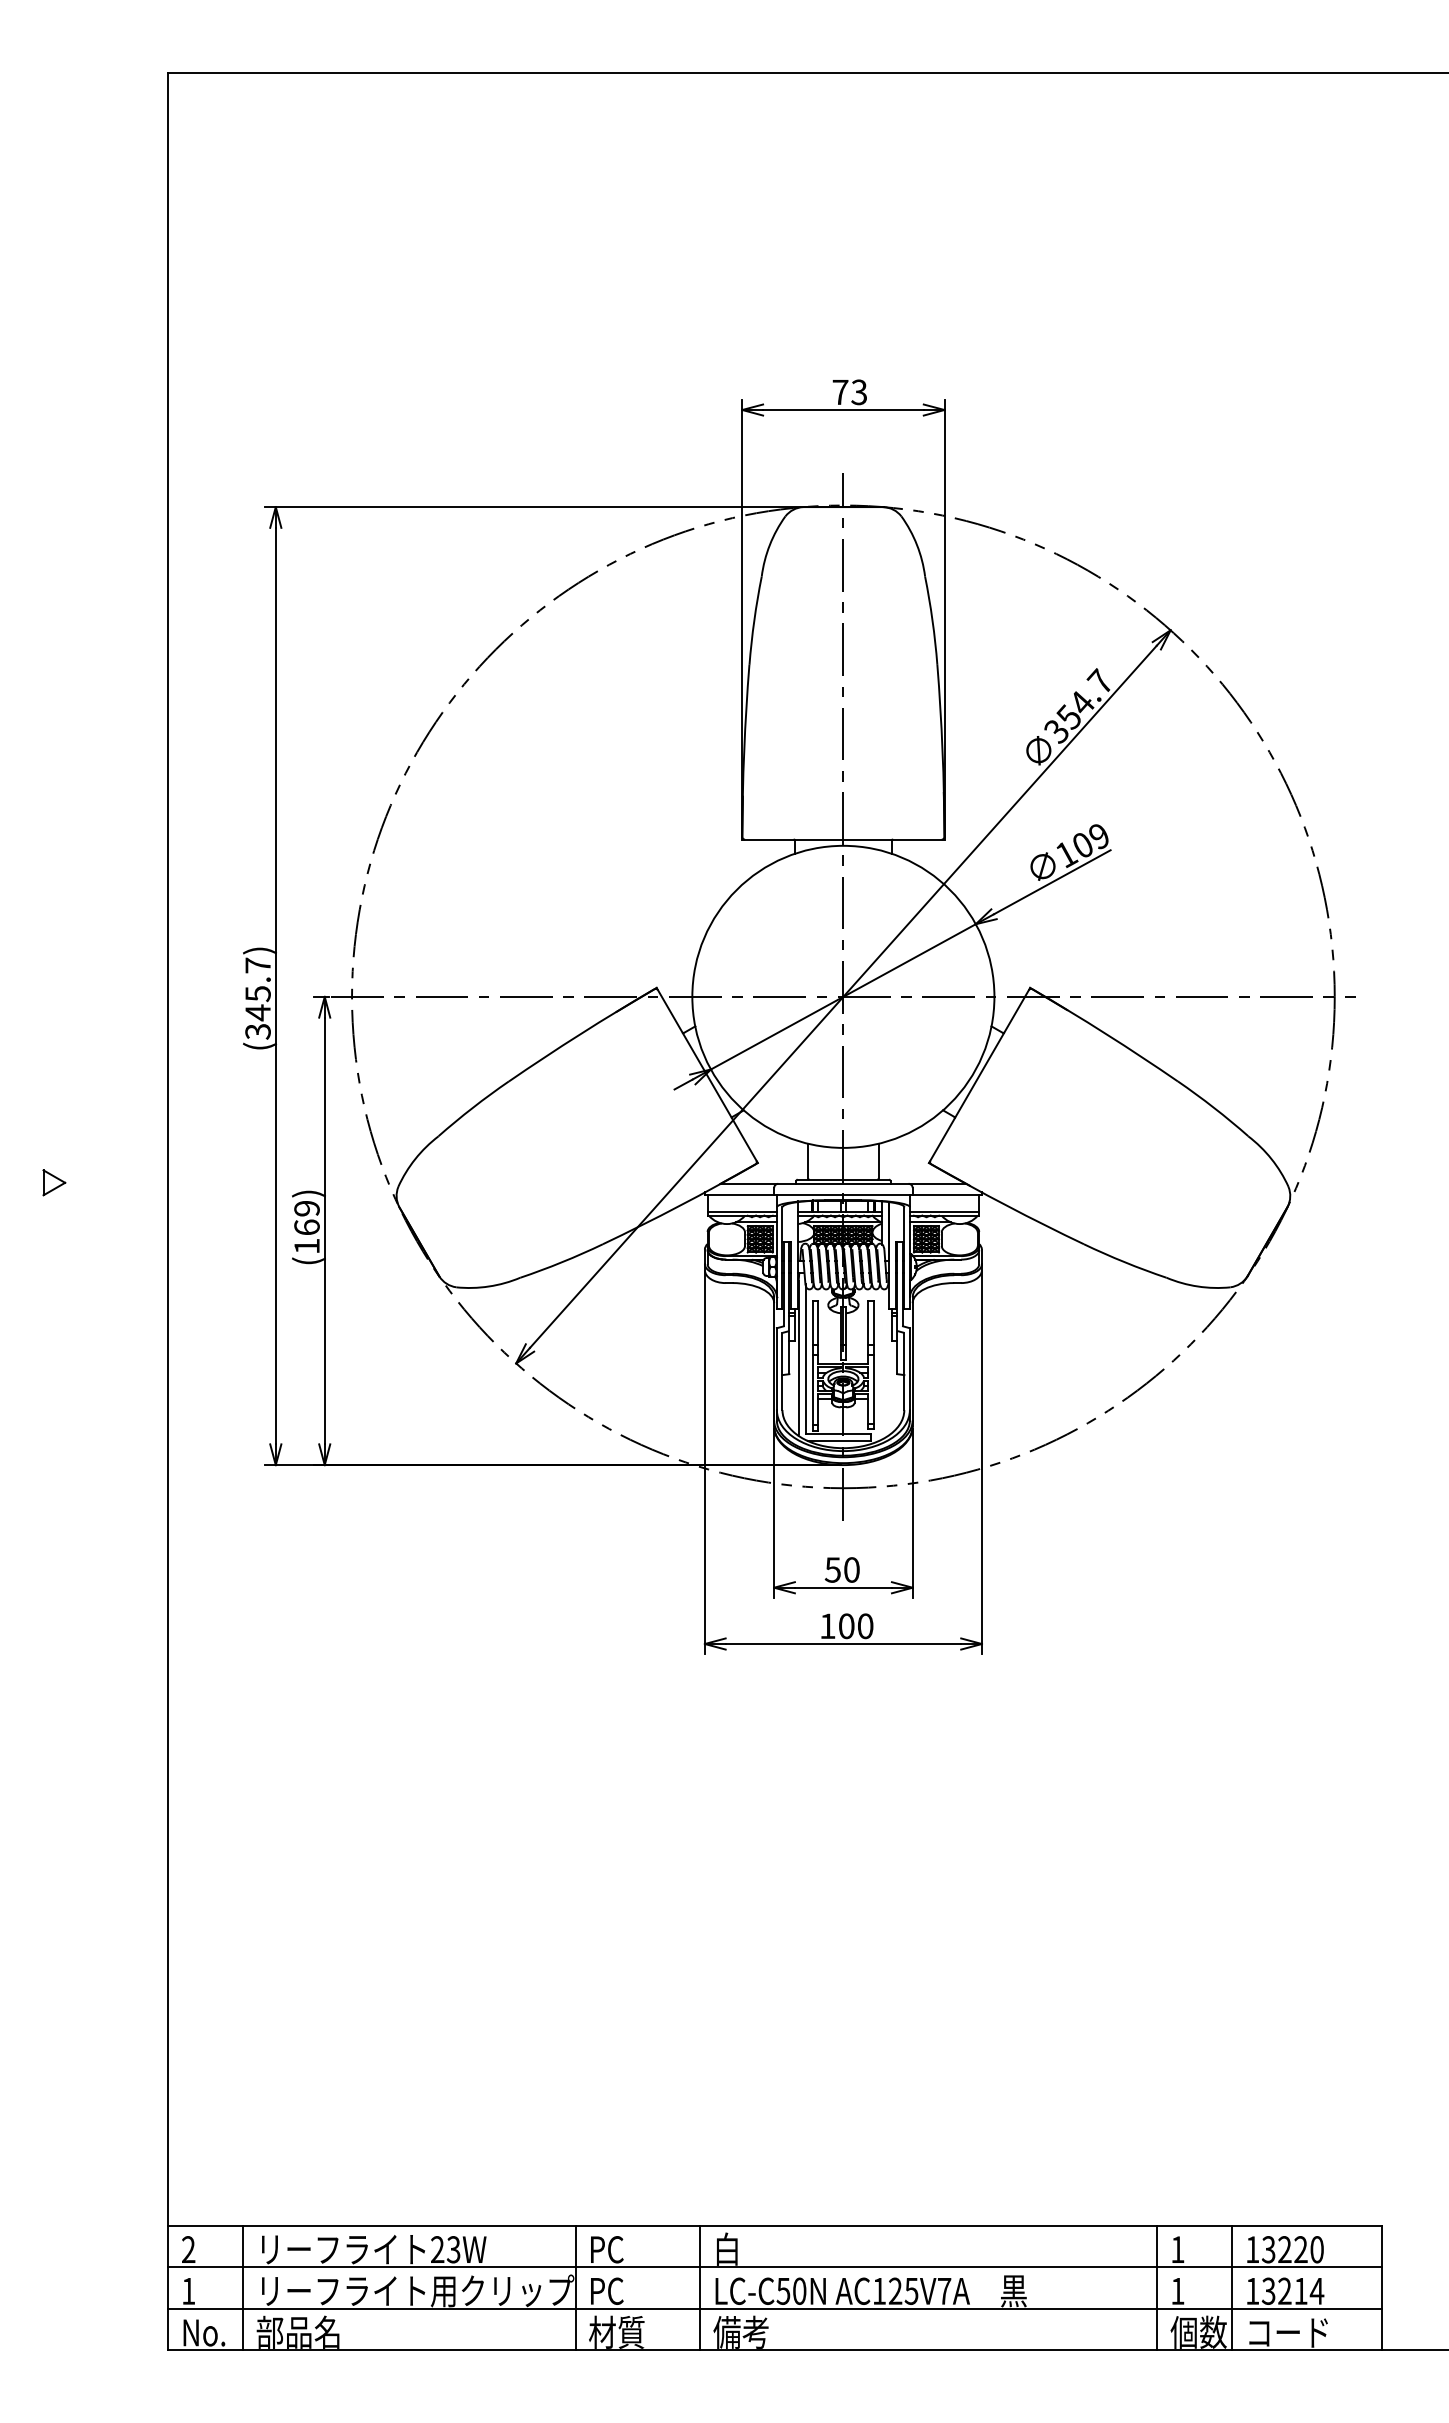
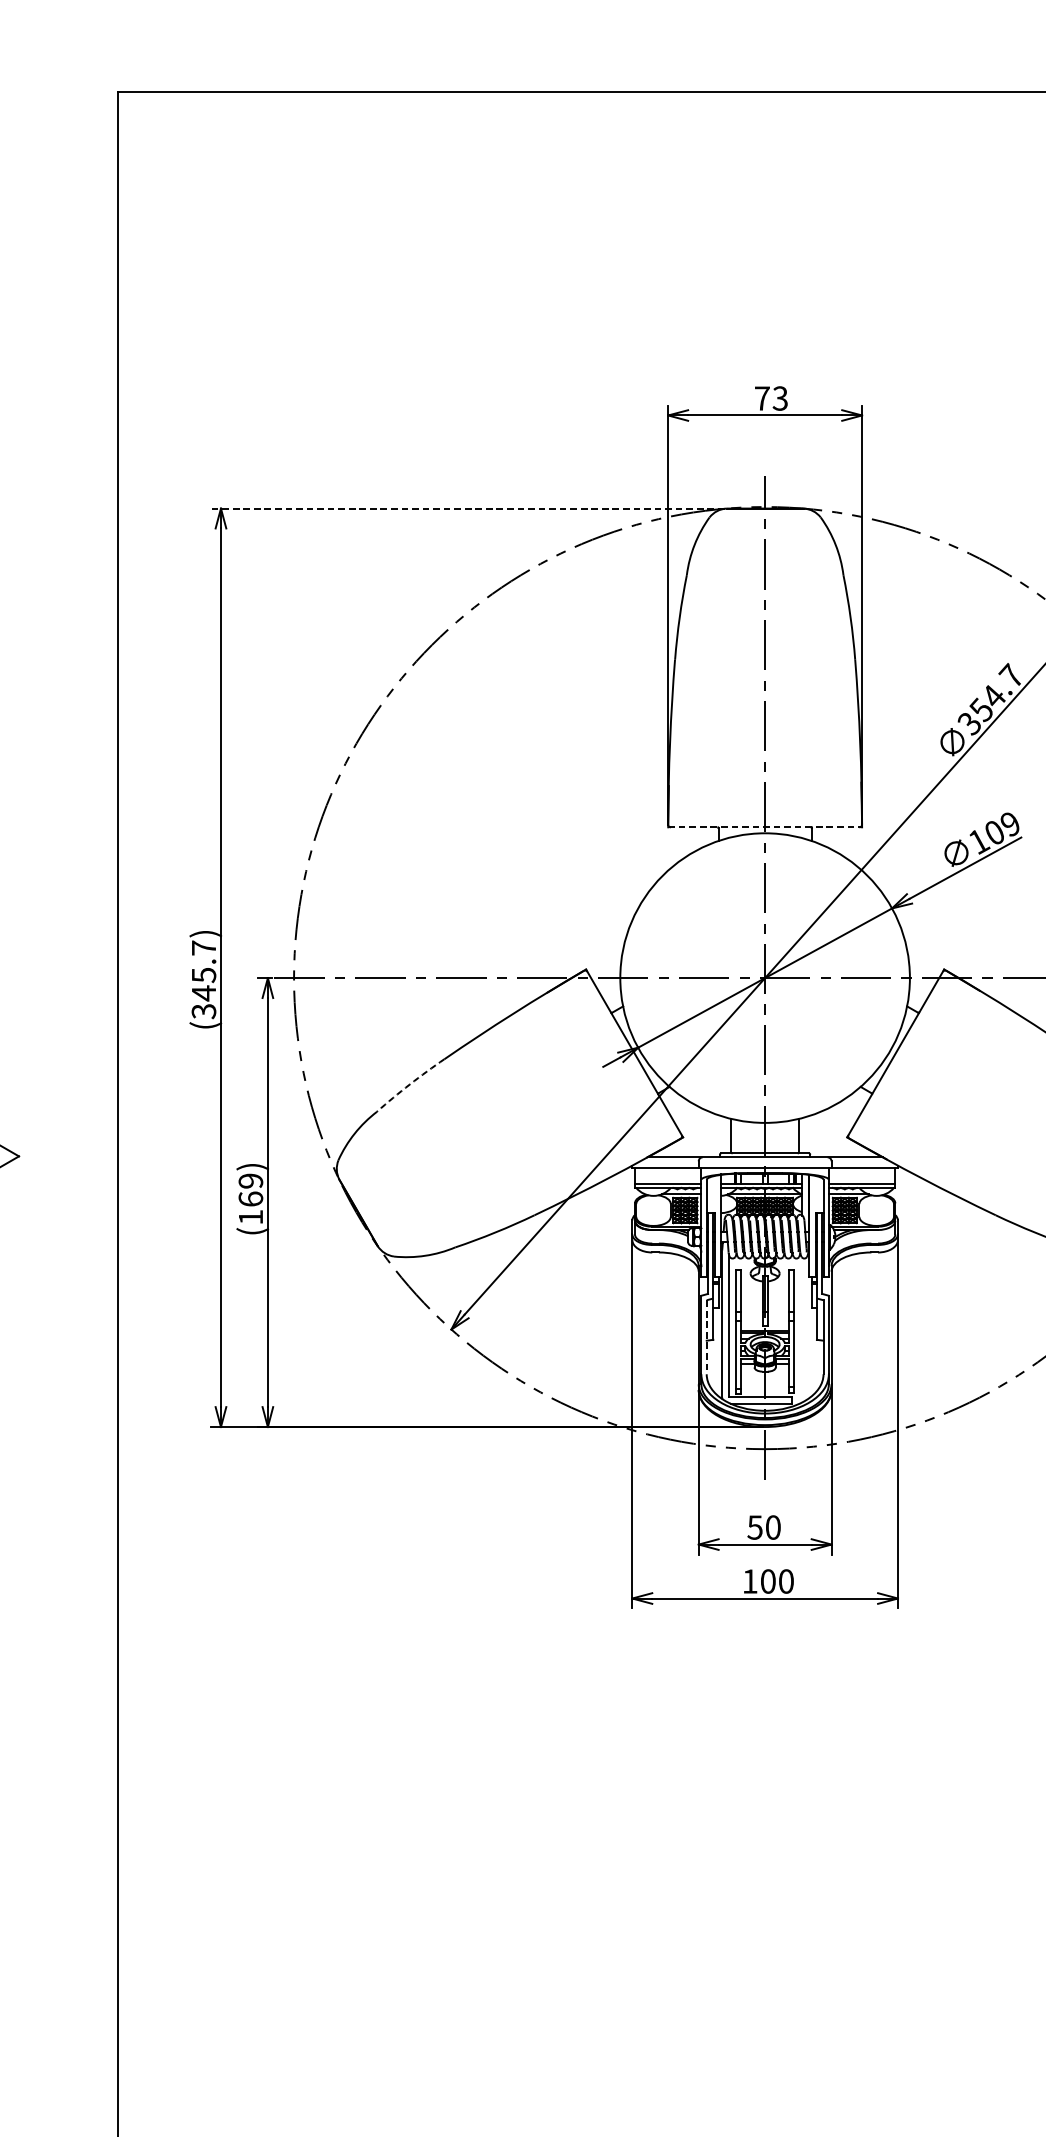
line: (533, 507) -> (468, 508), solid -> dashed
line: (843, 839) -> (765, 827), solid -> dashed
arc: (472, 1107) -> (409, 1084), solid -> dashed
line: (782, 1371) -> (706, 1337), solid -> dashed

